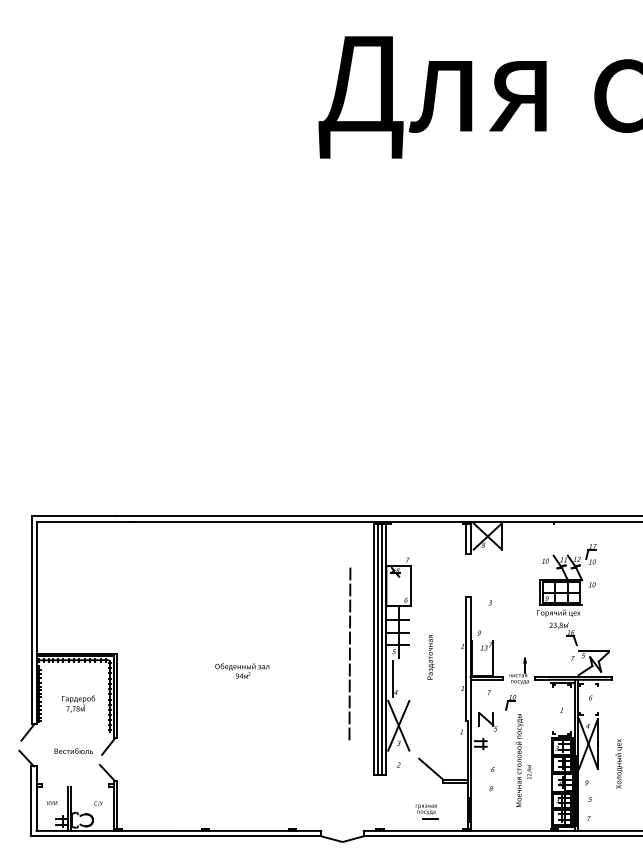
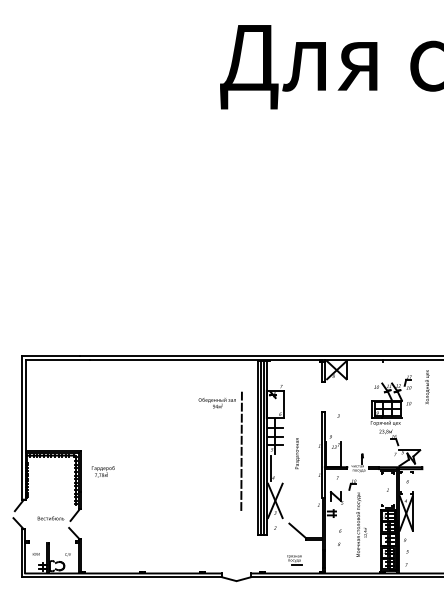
text: (241, 671) -> (216, 403), moved
text: (77, 703) -> (102, 471), moved
text: (619, 764) -> (427, 387), moved

